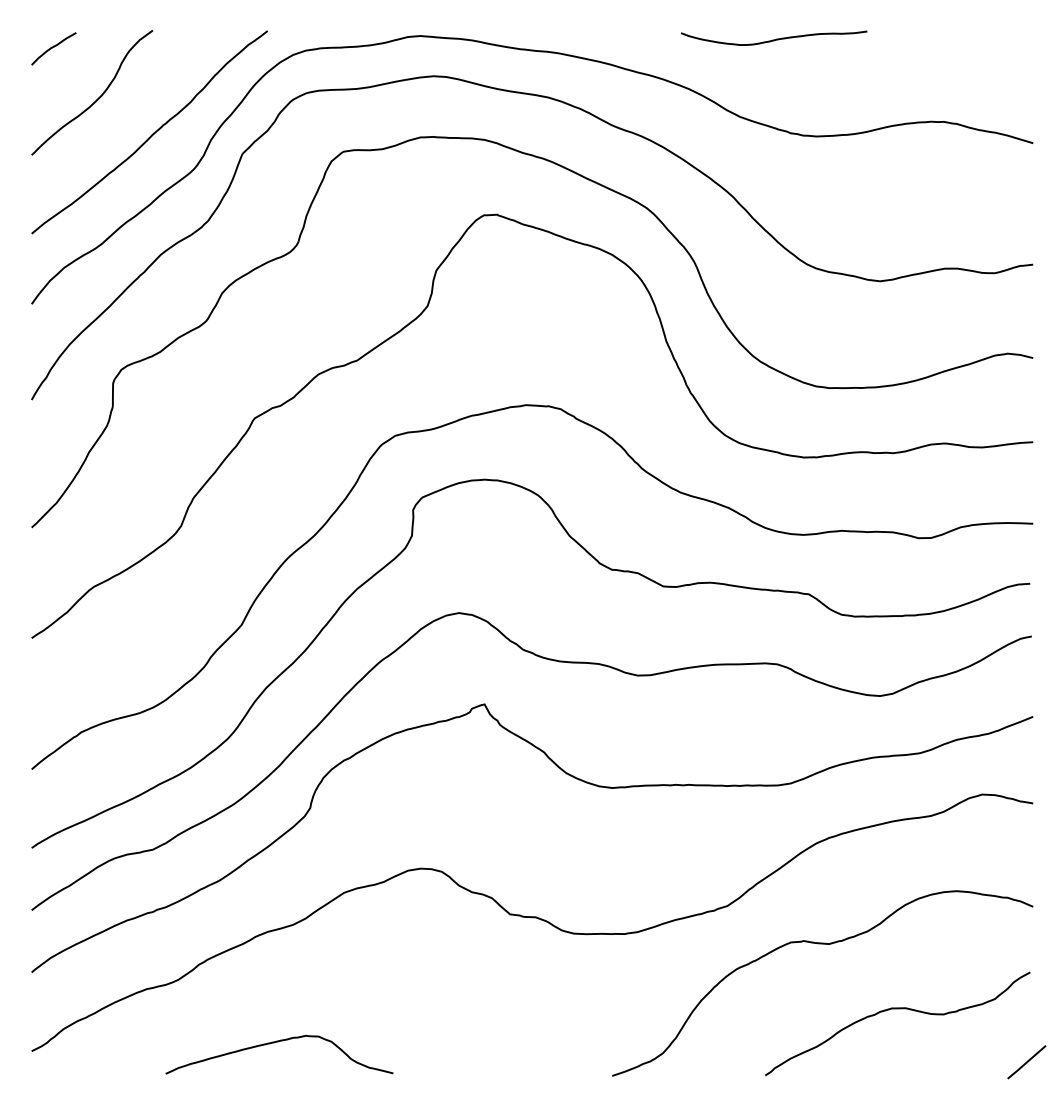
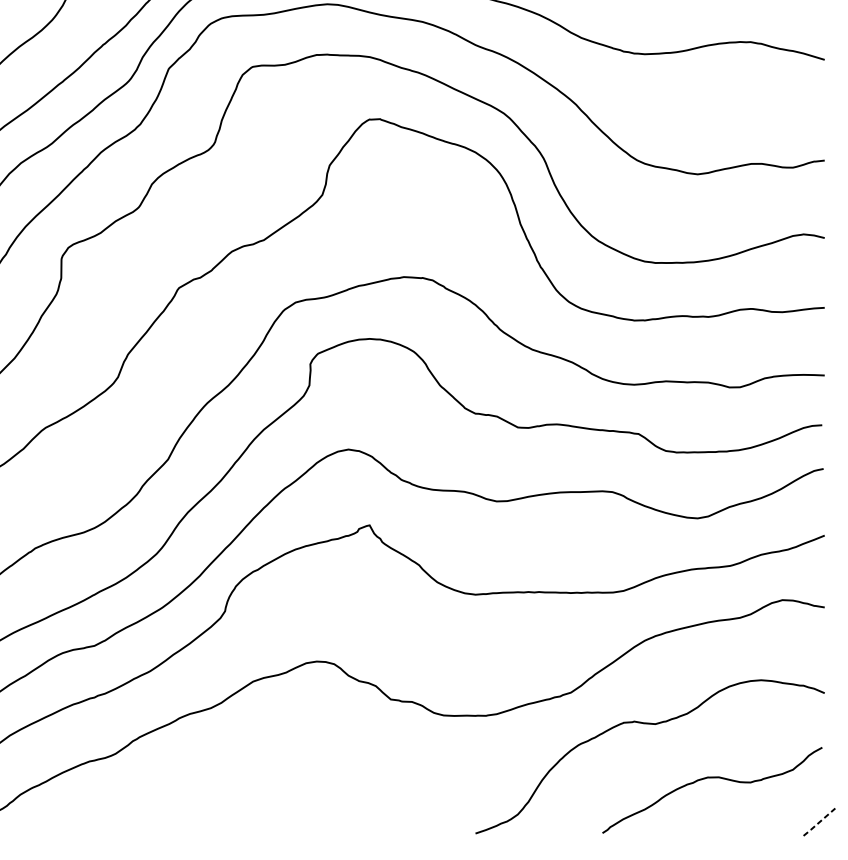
curve: (278, 1042) -> (198, 805), removed
line: (1026, 1062) -> (819, 822), solid -> dashed

